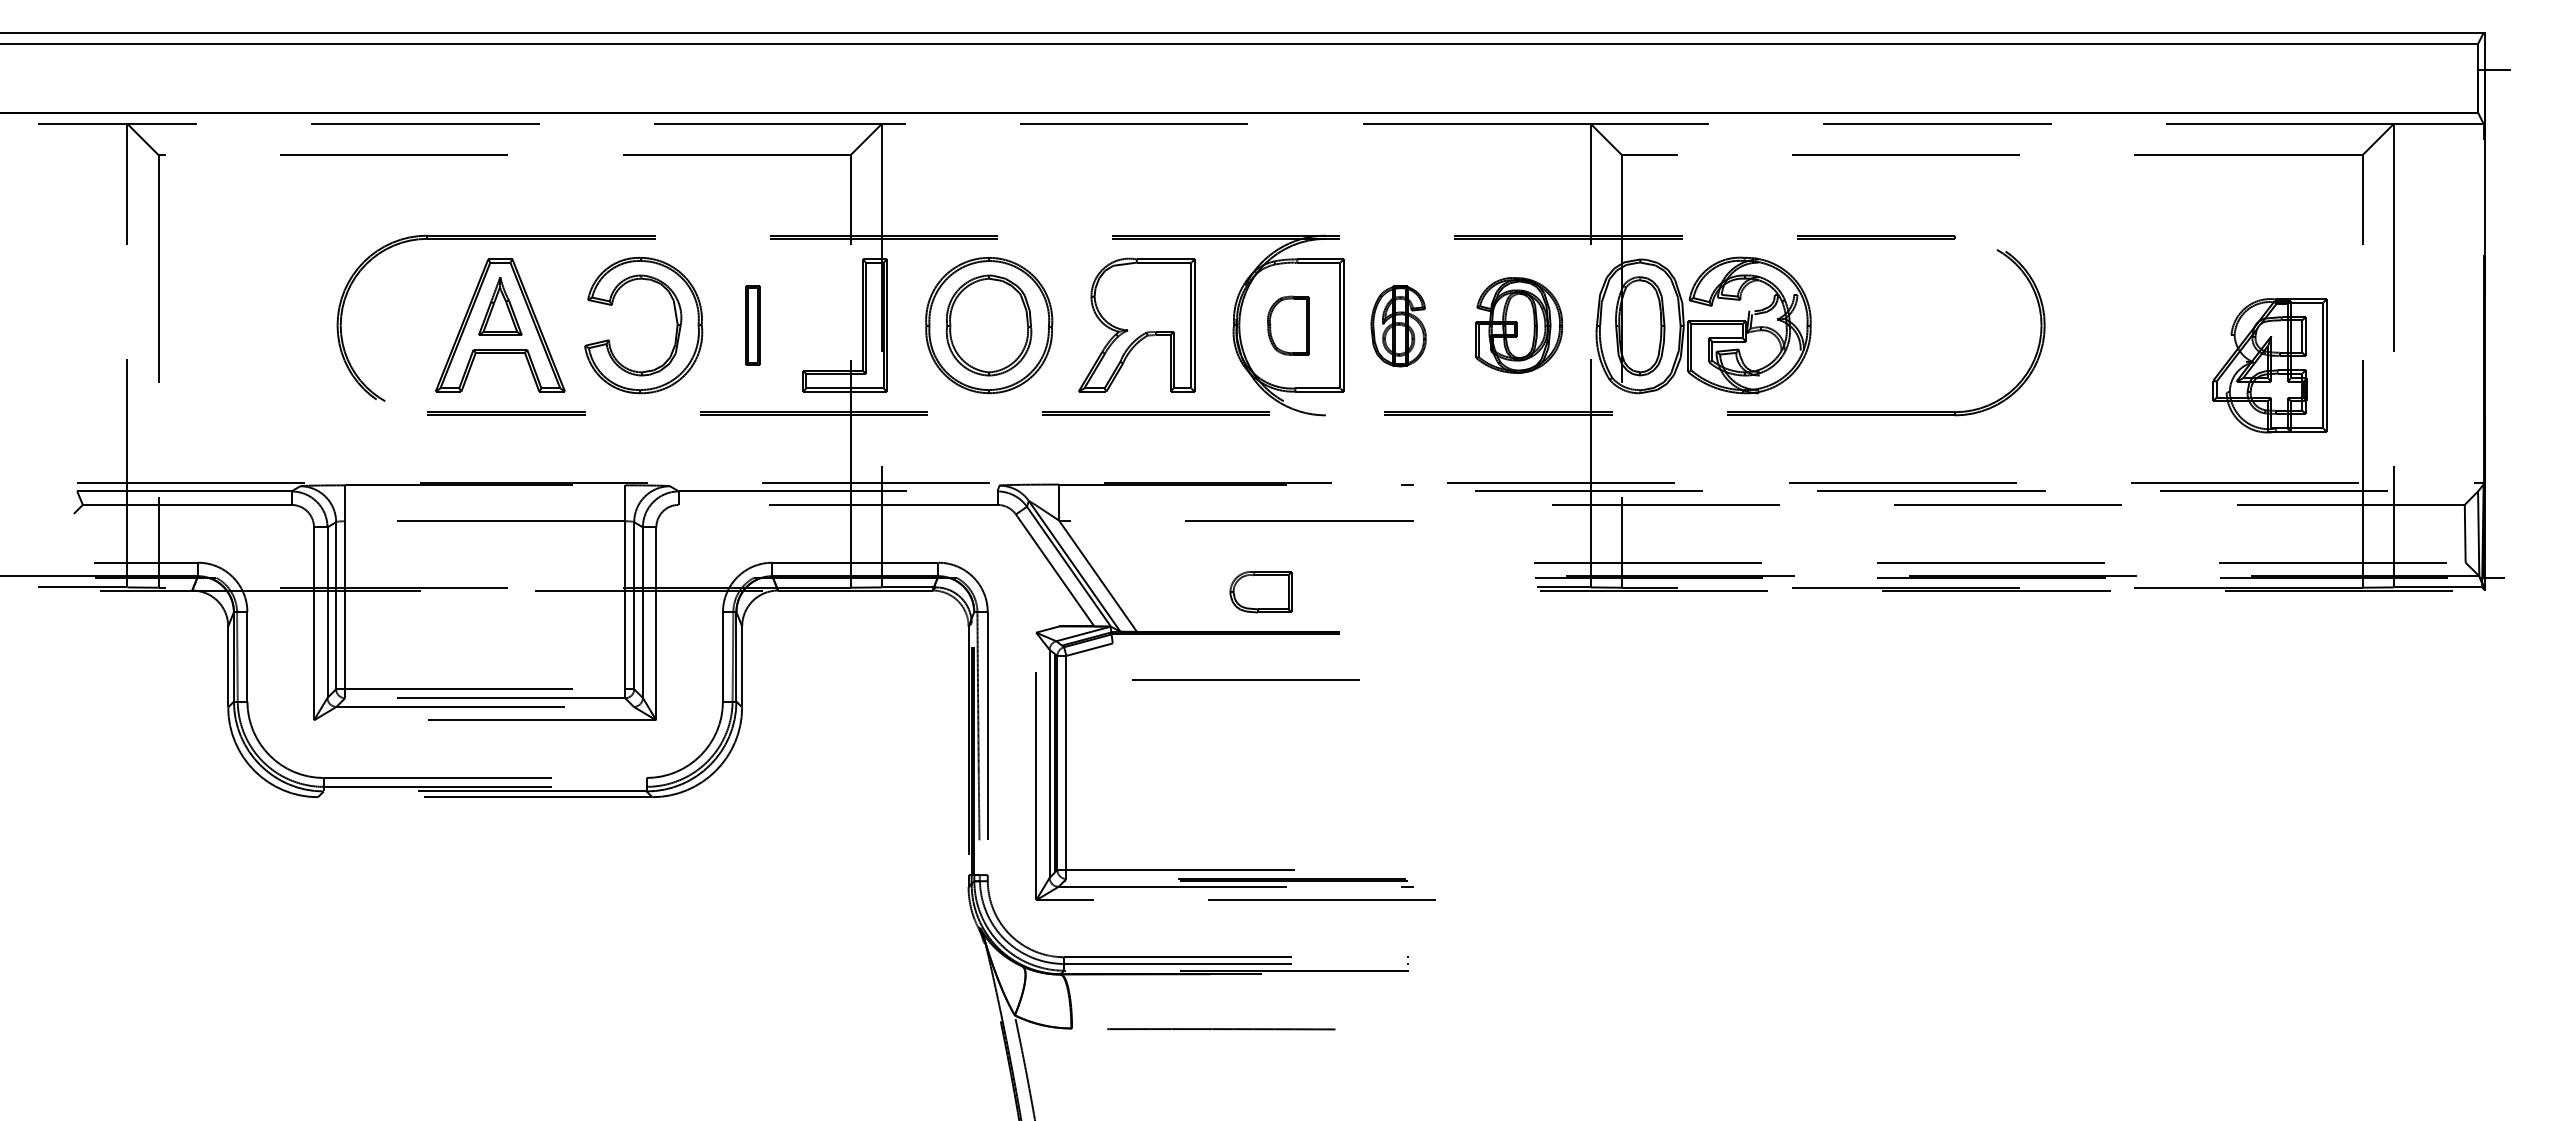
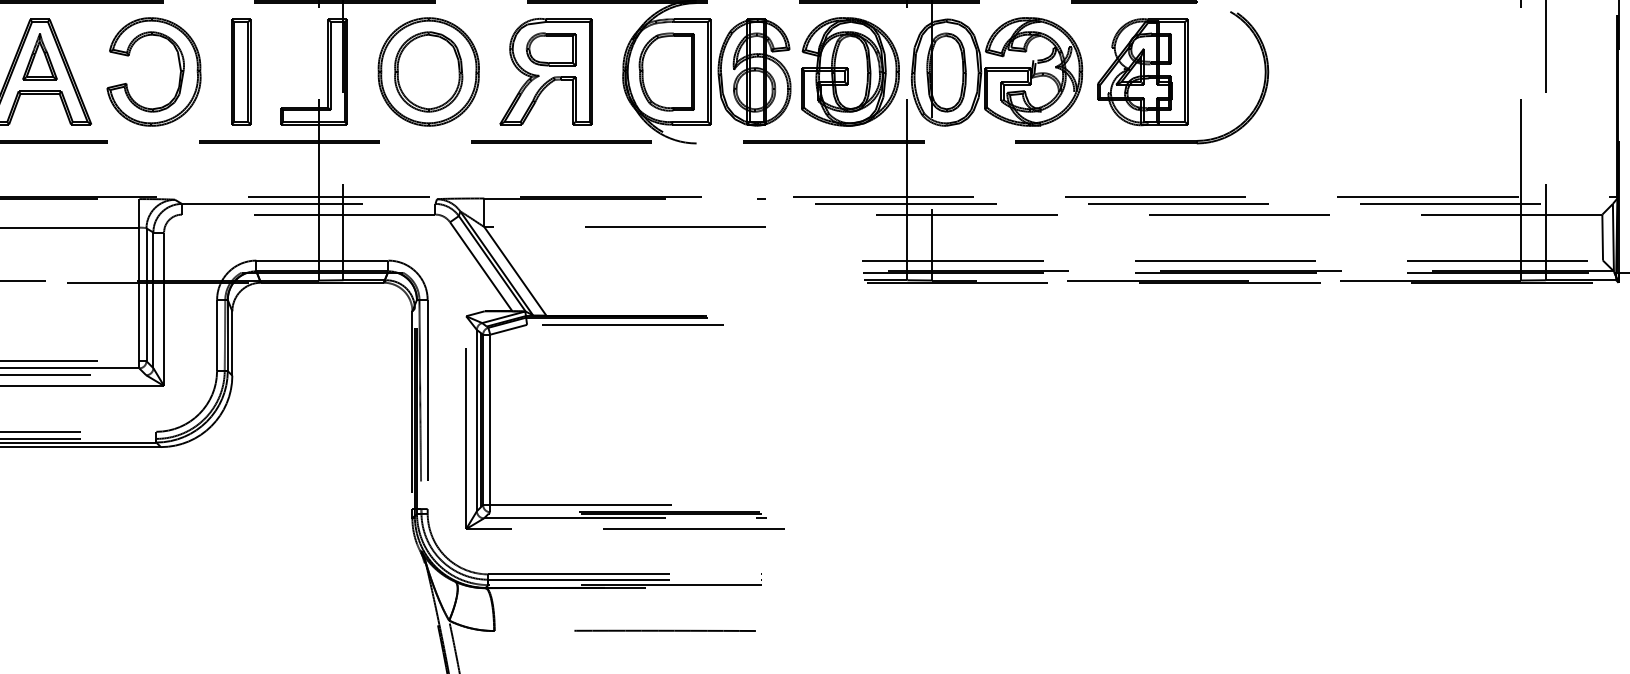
part: (752, 325) -> (240, 71), size x1.67
part: (1288, 325) -> (666, 71), size x1.67
part: (1519, 325) -> (850, 71), size x1.43
part: (1398, 326) -> (754, 72), size x1.67
part: (2269, 365) -> (1142, 71), moved
part: (1260, 592) -> (550, 49), moved
line: (1245, 679) -> (632, 324), moved
line: (1221, 1029) -> (665, 631), moved

